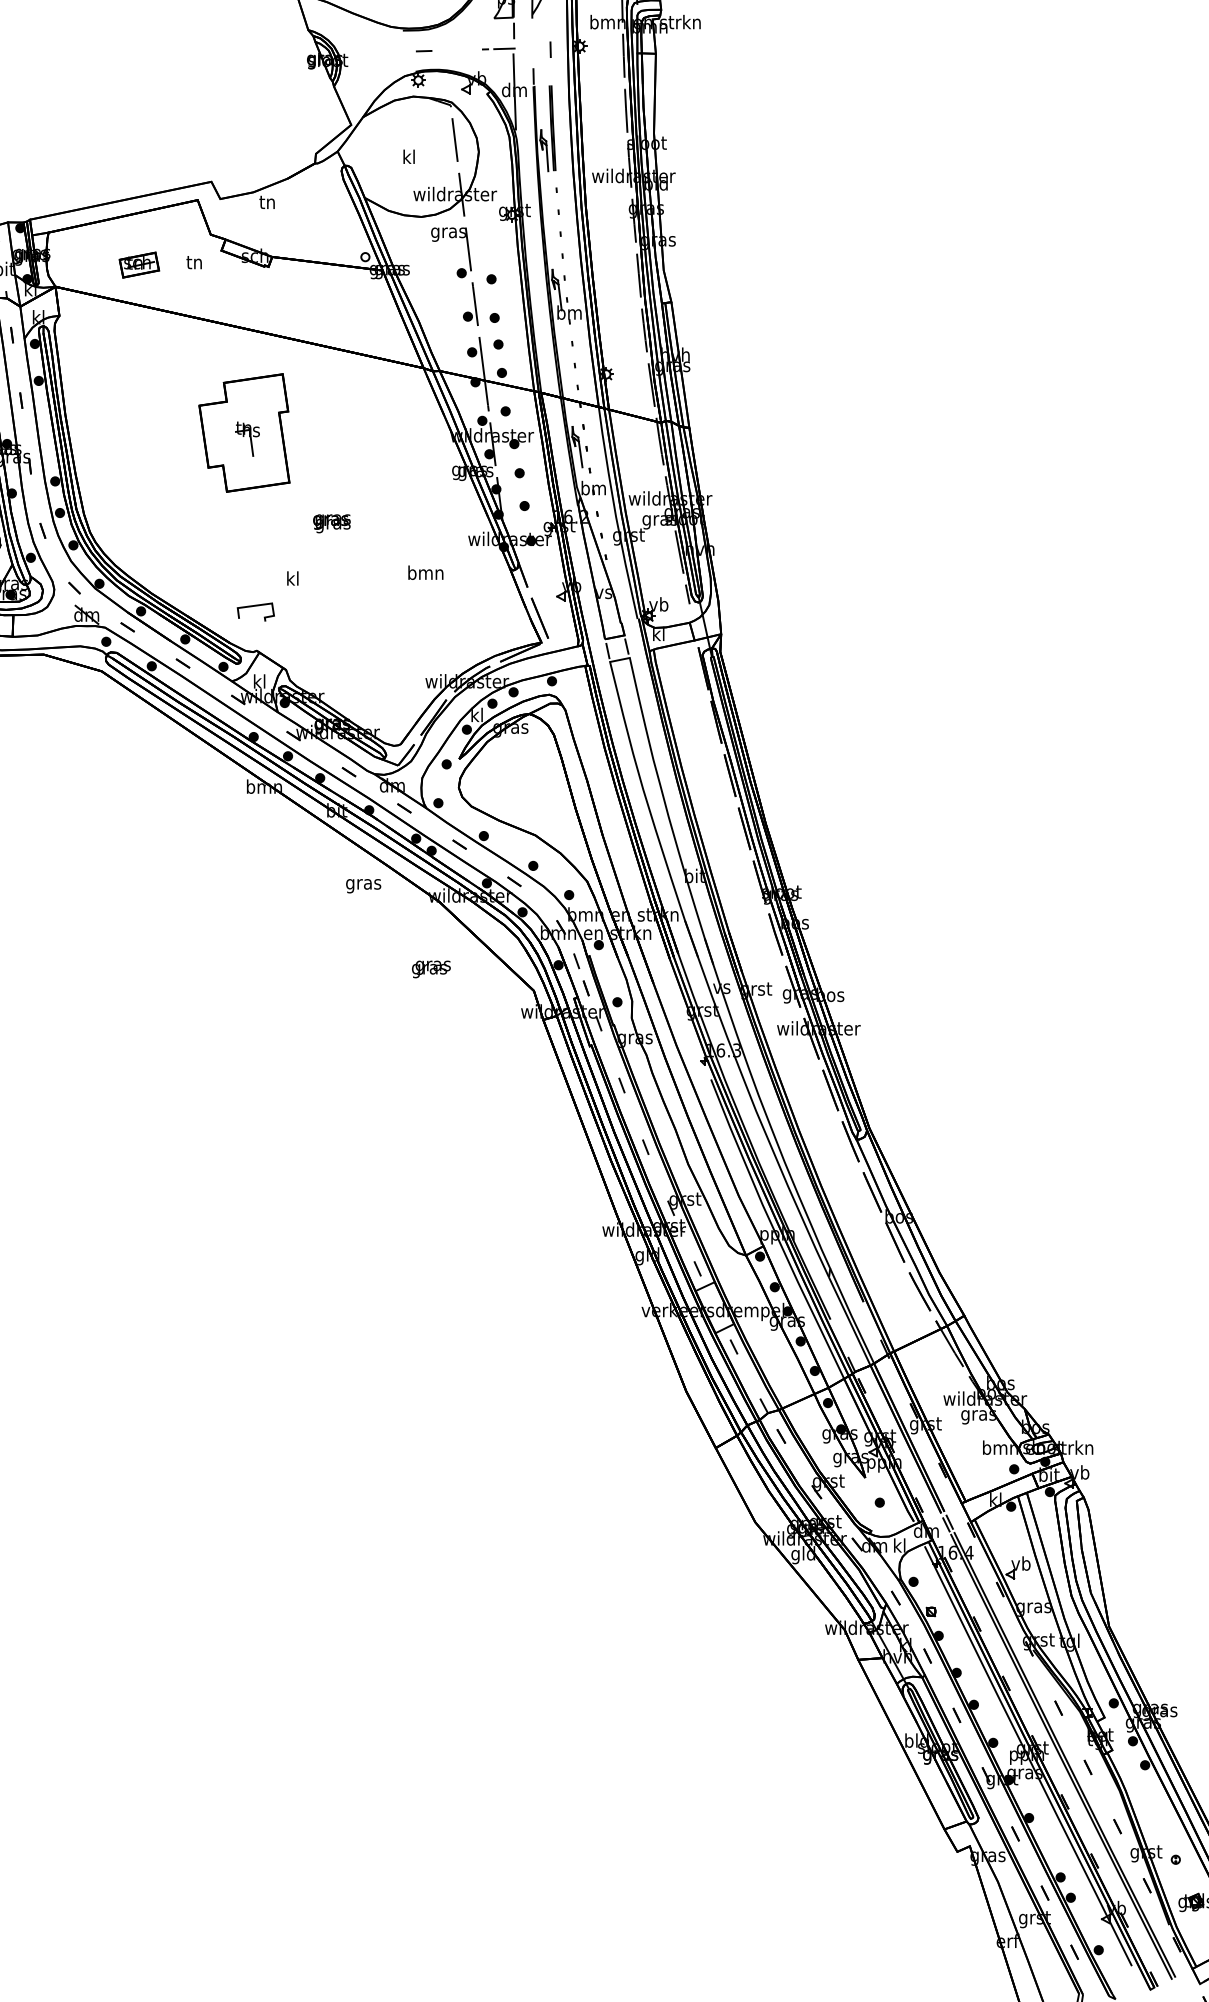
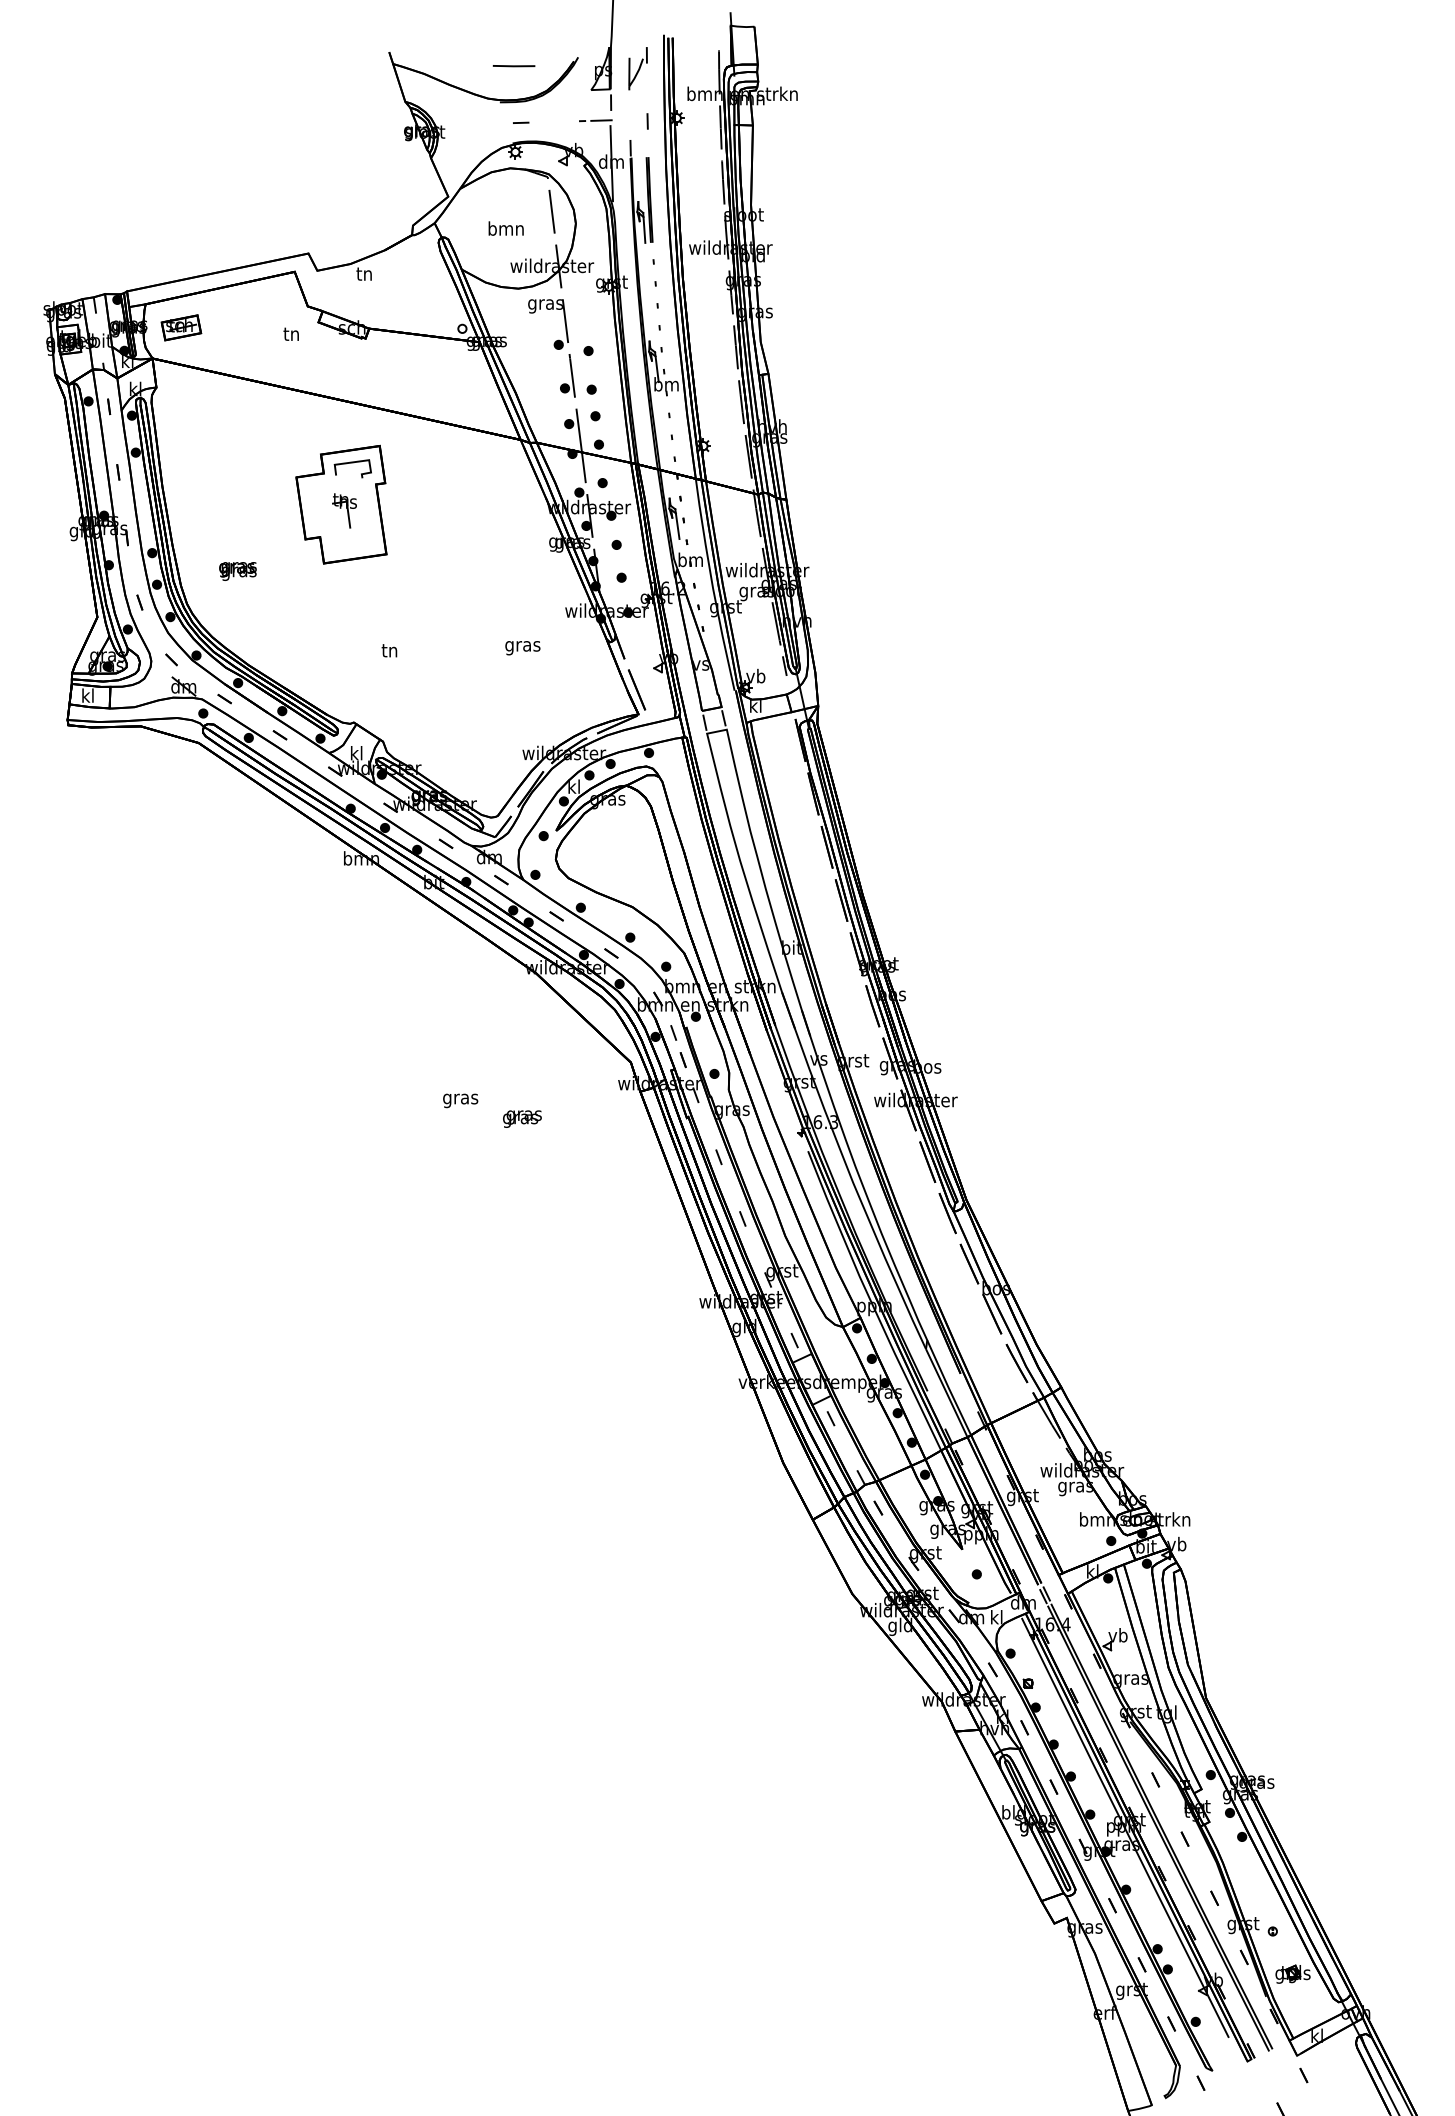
text: (408, 156) -> (505, 228), kl -> bmn
part: (139, 264) -> (181, 327), moved
text: (331, 523) -> (237, 571), moved
text: (425, 574) -> (522, 646), bmn -> gras
text: (292, 578) -> (389, 650), kl -> tn
curve: (255, 606) -> (352, 463), moved
text: (363, 885) -> (460, 1100), moved
text: (431, 968) -> (522, 1118), moved

